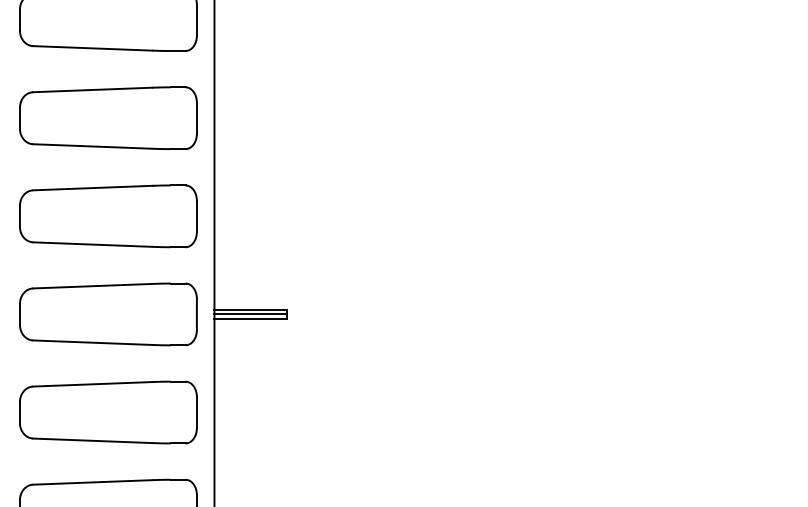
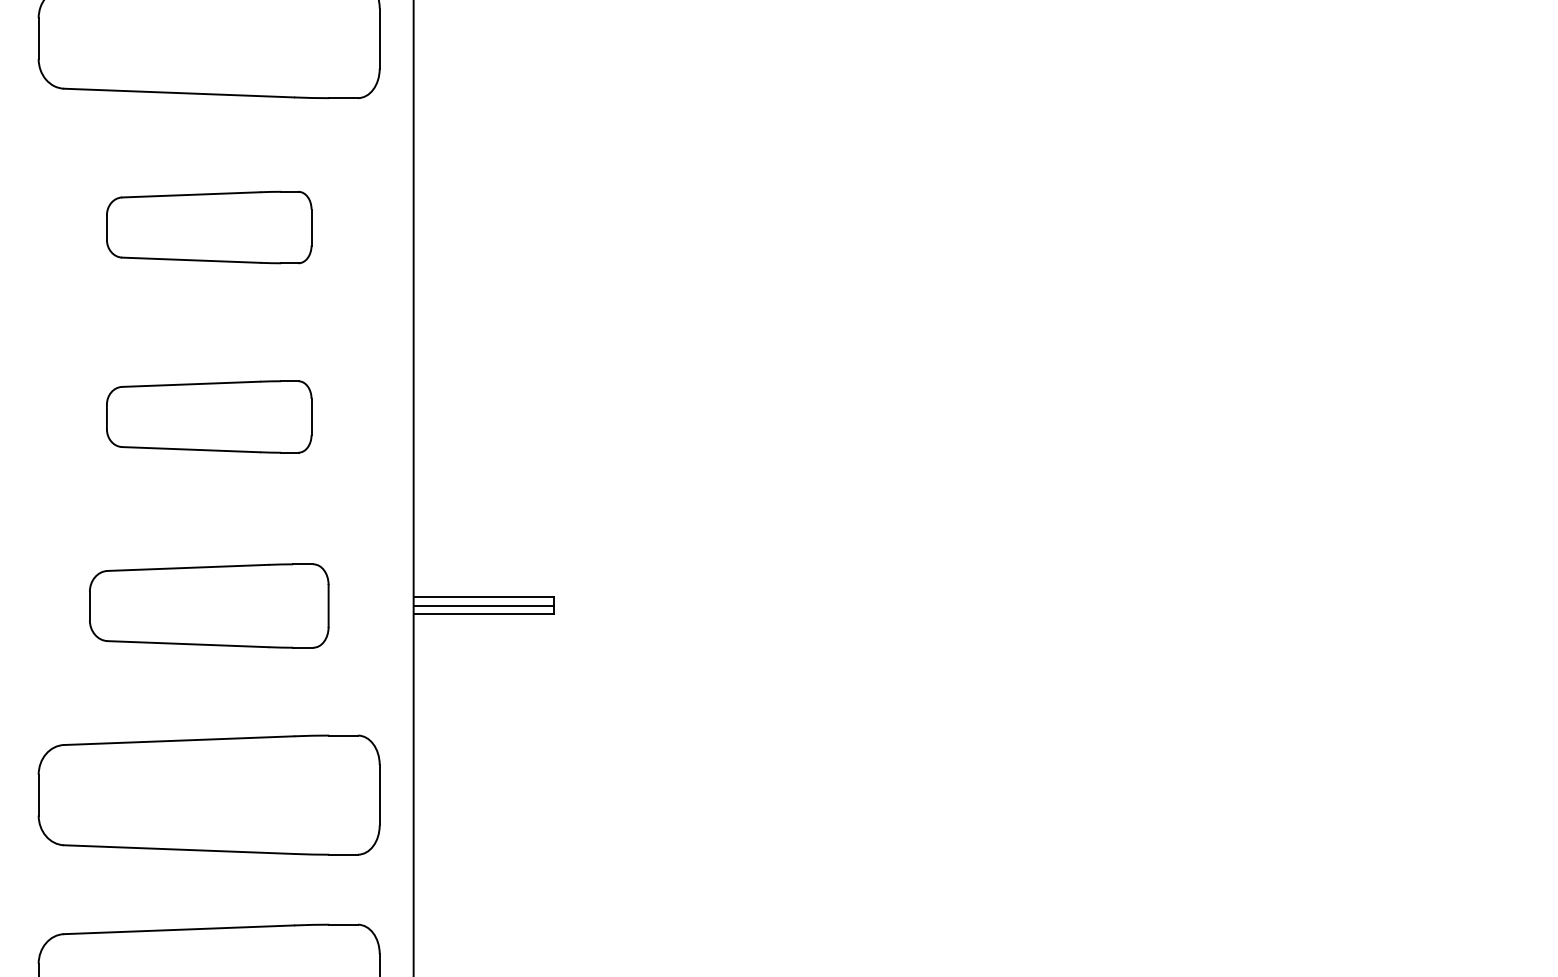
part: (108, 117) -> (209, 226), size x0.6
part: (108, 216) -> (209, 417), size x0.6
part: (108, 314) -> (209, 606), size x0.7

